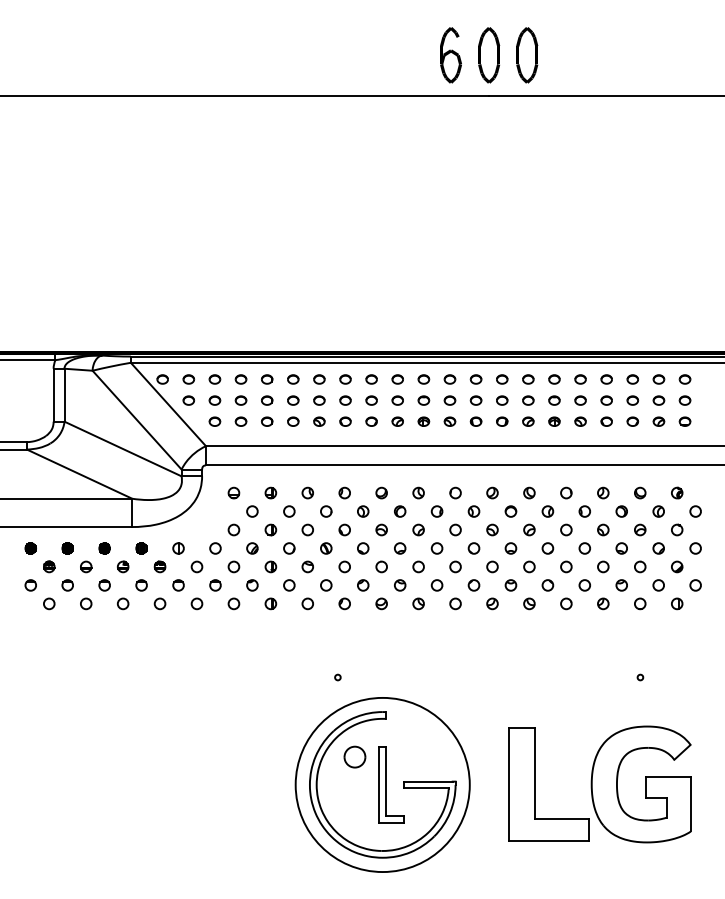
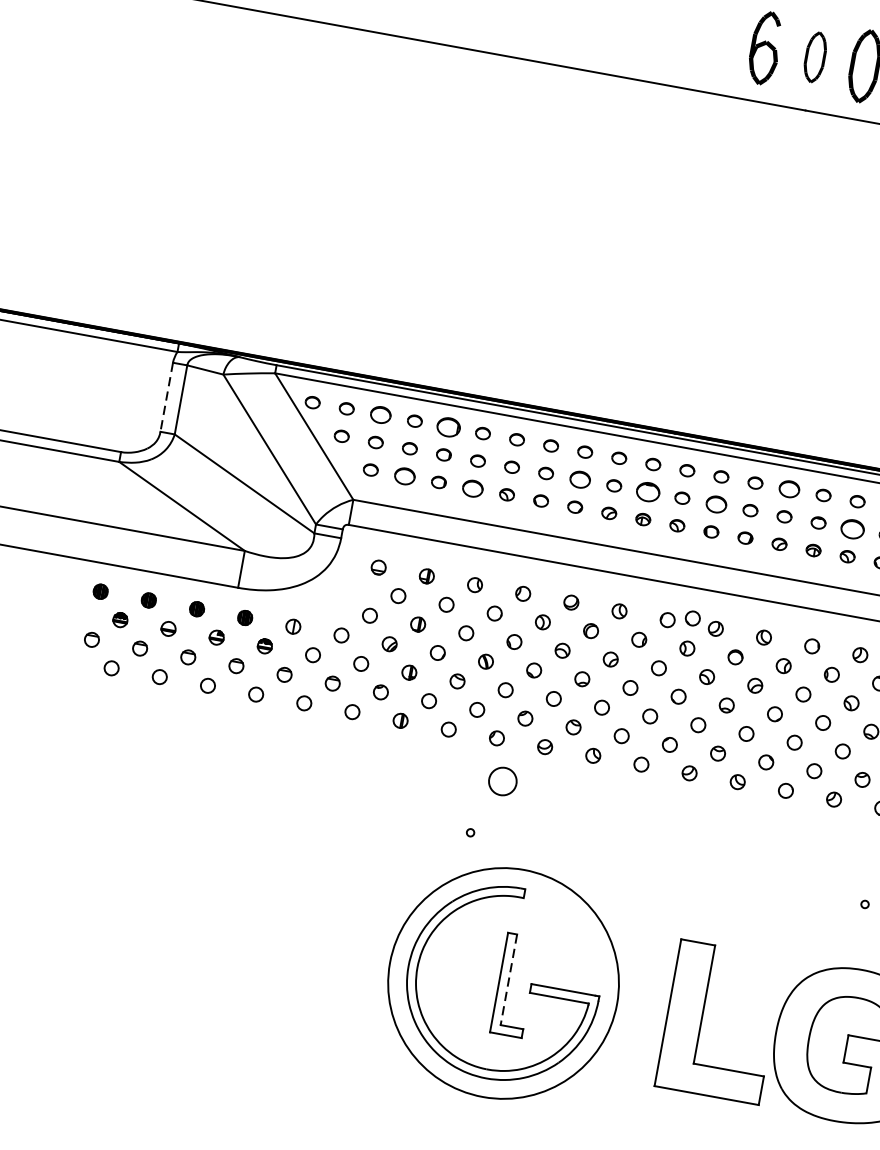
part: (489, 55) -> (815, 57), size x0.7
part: (214, 379) -> (380, 414), size x1.4
part: (267, 379) -> (449, 427), size x1.6
part: (528, 379) -> (789, 489), size x1.4
line: (53, 395) -> (166, 397), solid -> dashed
part: (371, 400) -> (580, 479), size x1.4
part: (423, 400) -> (647, 491), size x1.6
part: (475, 400) -> (715, 504), size x1.4
part: (580, 400) -> (852, 529), size x1.6
part: (240, 421) -> (404, 475), size x1.4
part: (293, 421) -> (473, 488), size x1.4
part: (473, 488) -> (692, 618), added
part: (354, 756) -> (502, 780), moved
line: (386, 781) -> (509, 979), solid -> dashed

